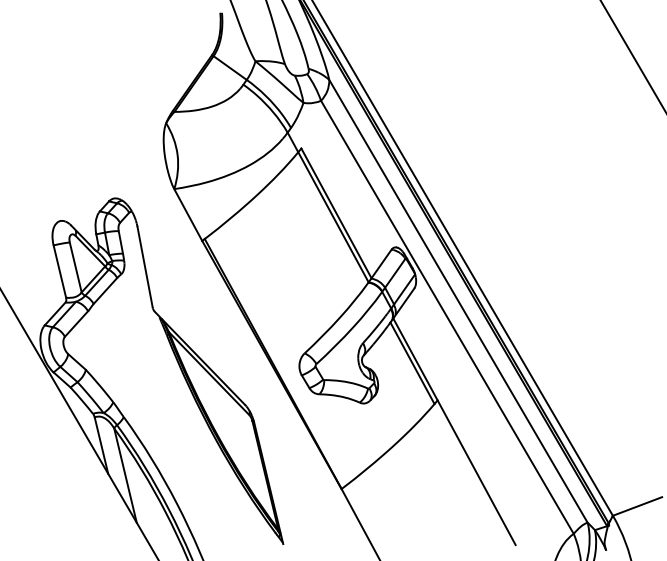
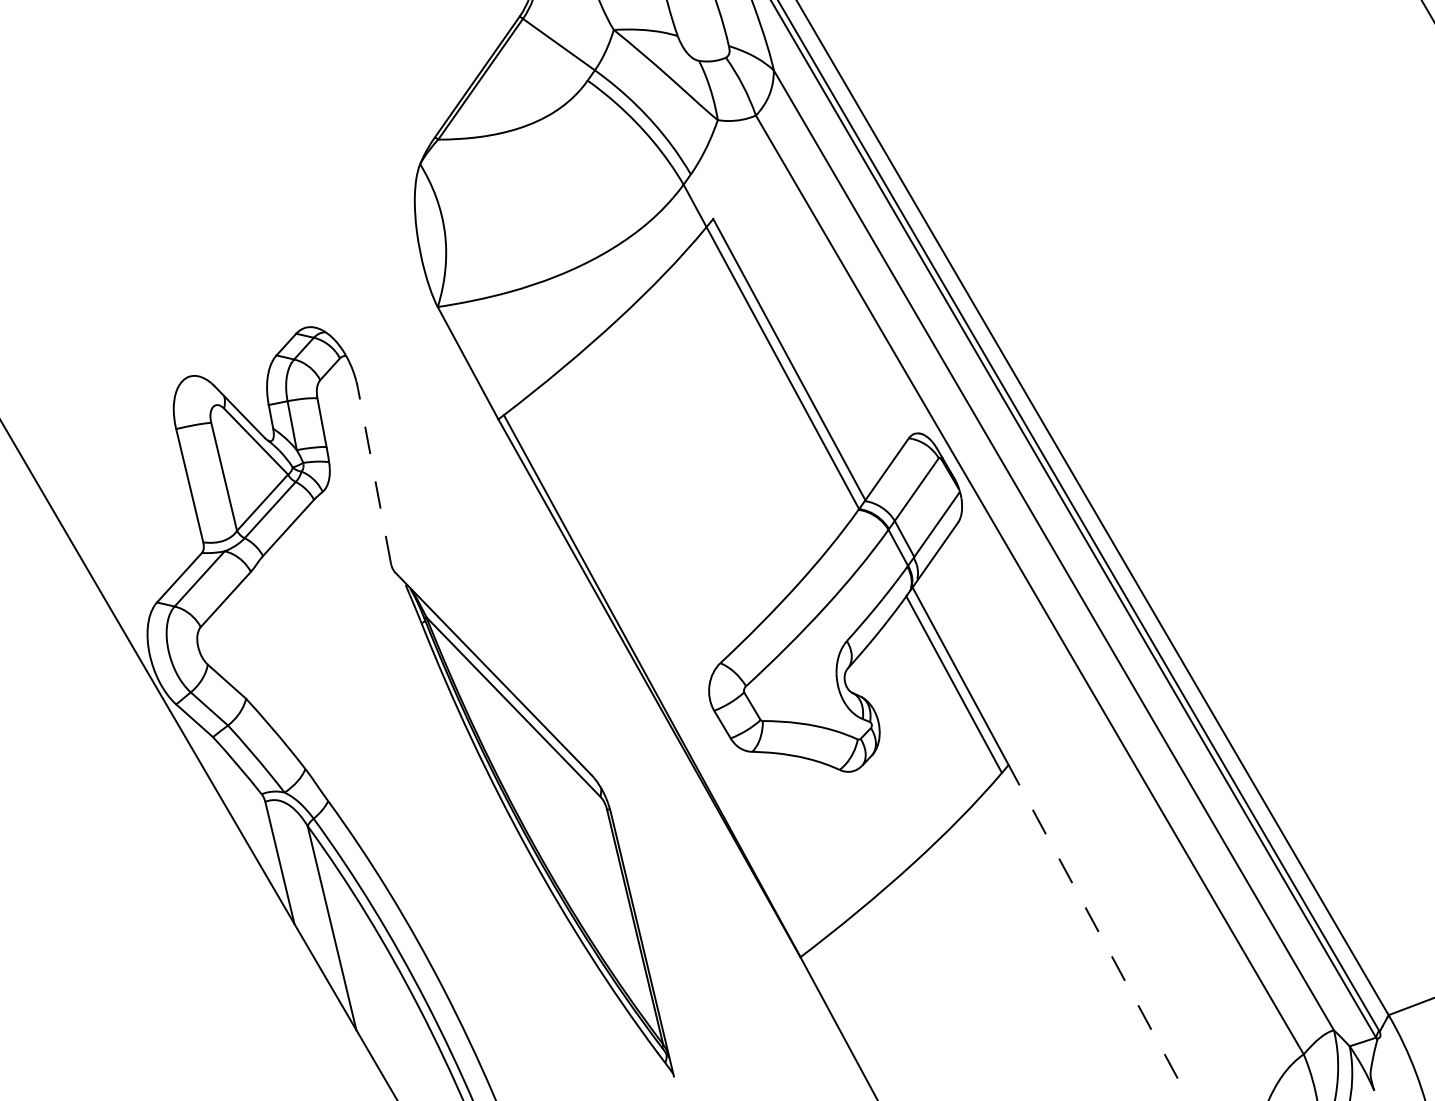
line: (145, 267) -> (375, 476), solid -> dashed
line: (476, 472) -> (1092, 921), solid -> dashed

